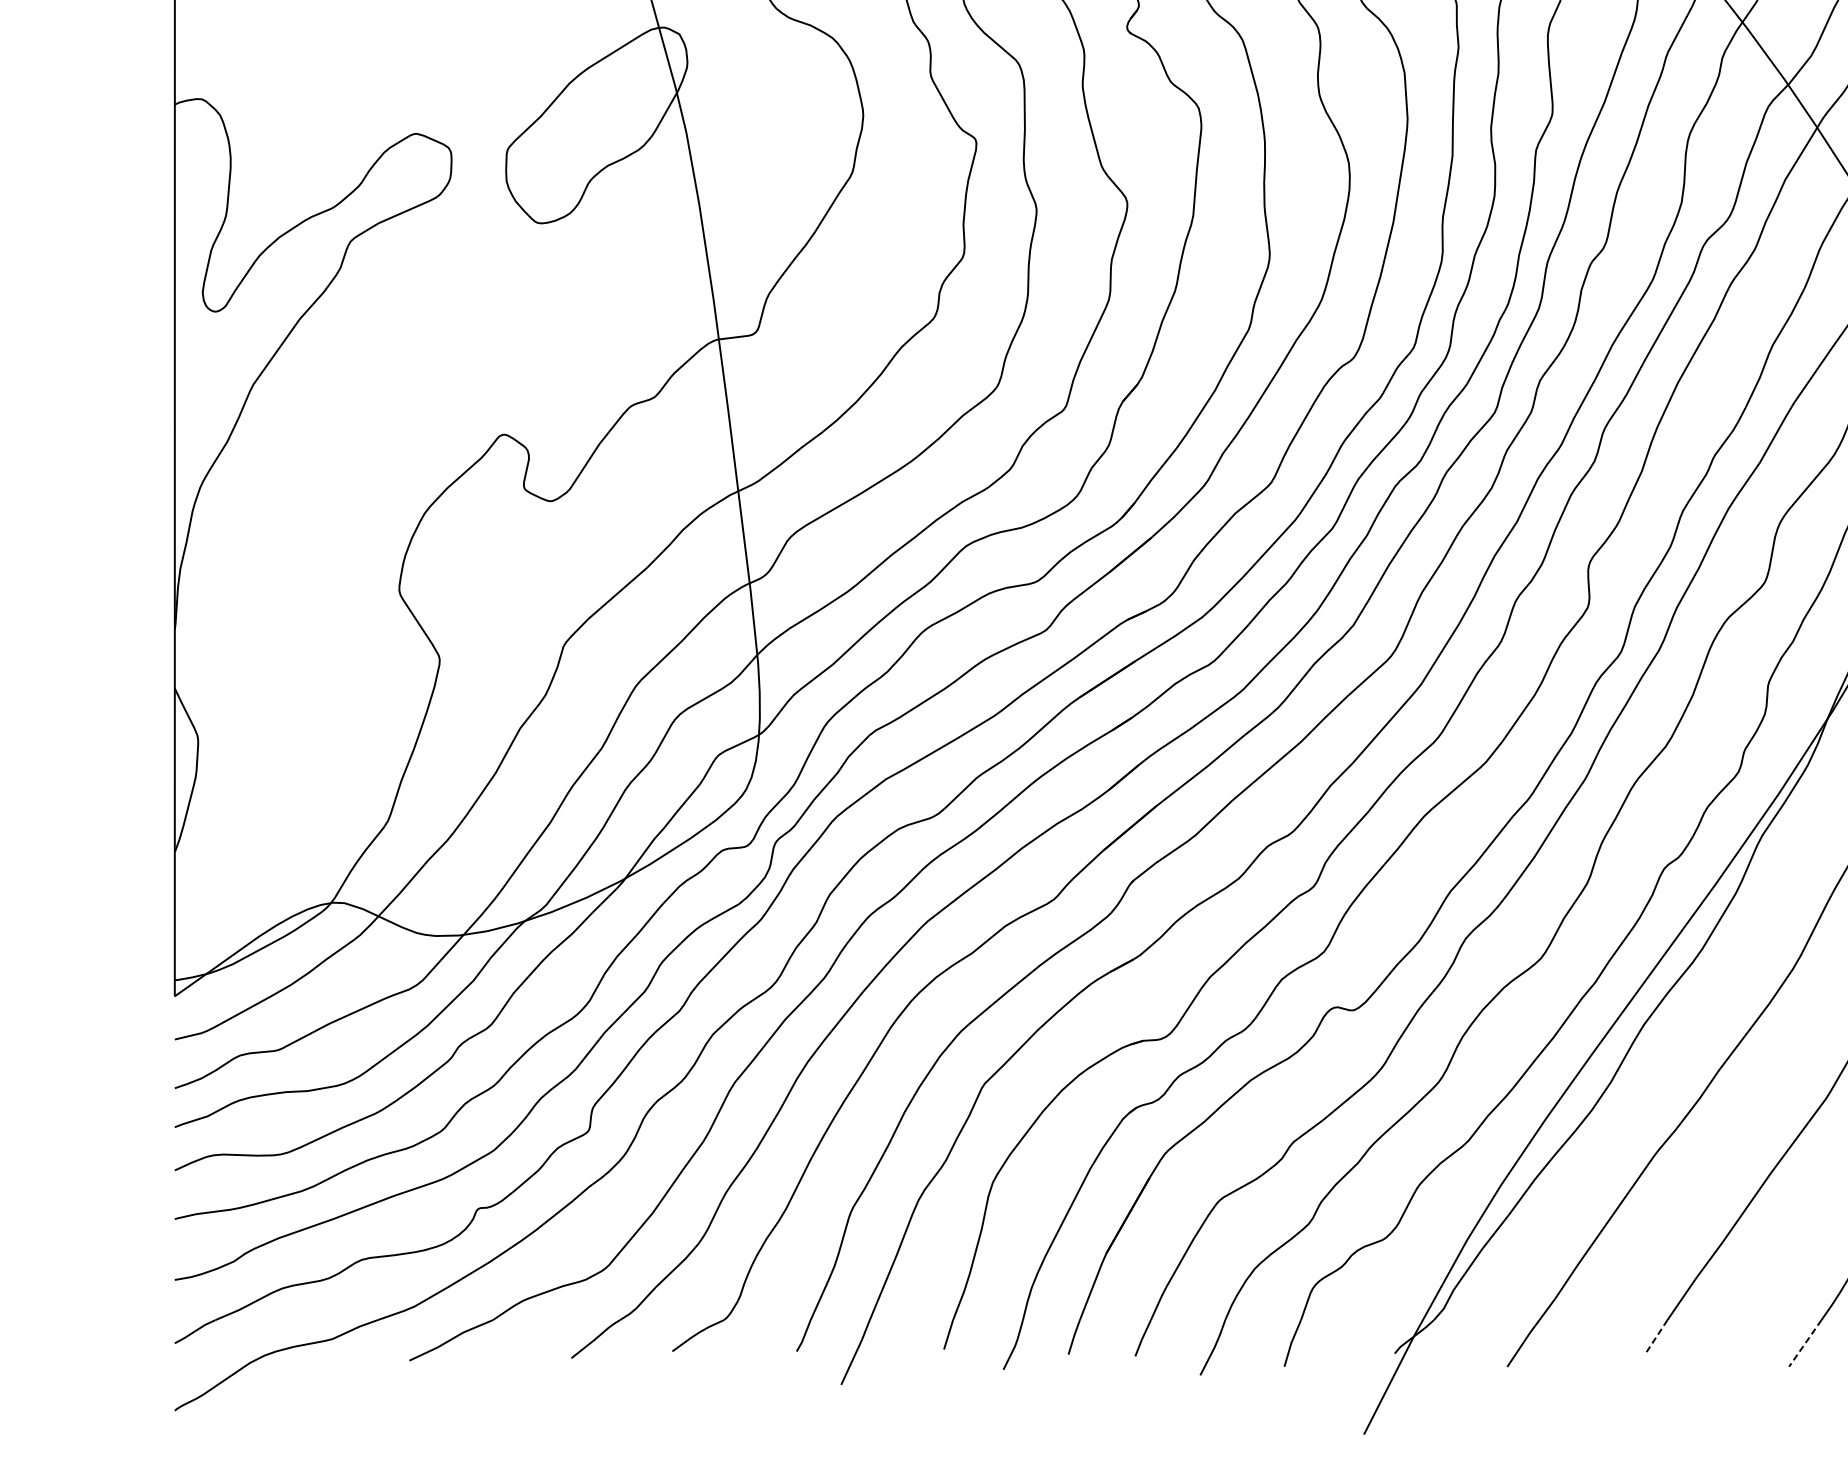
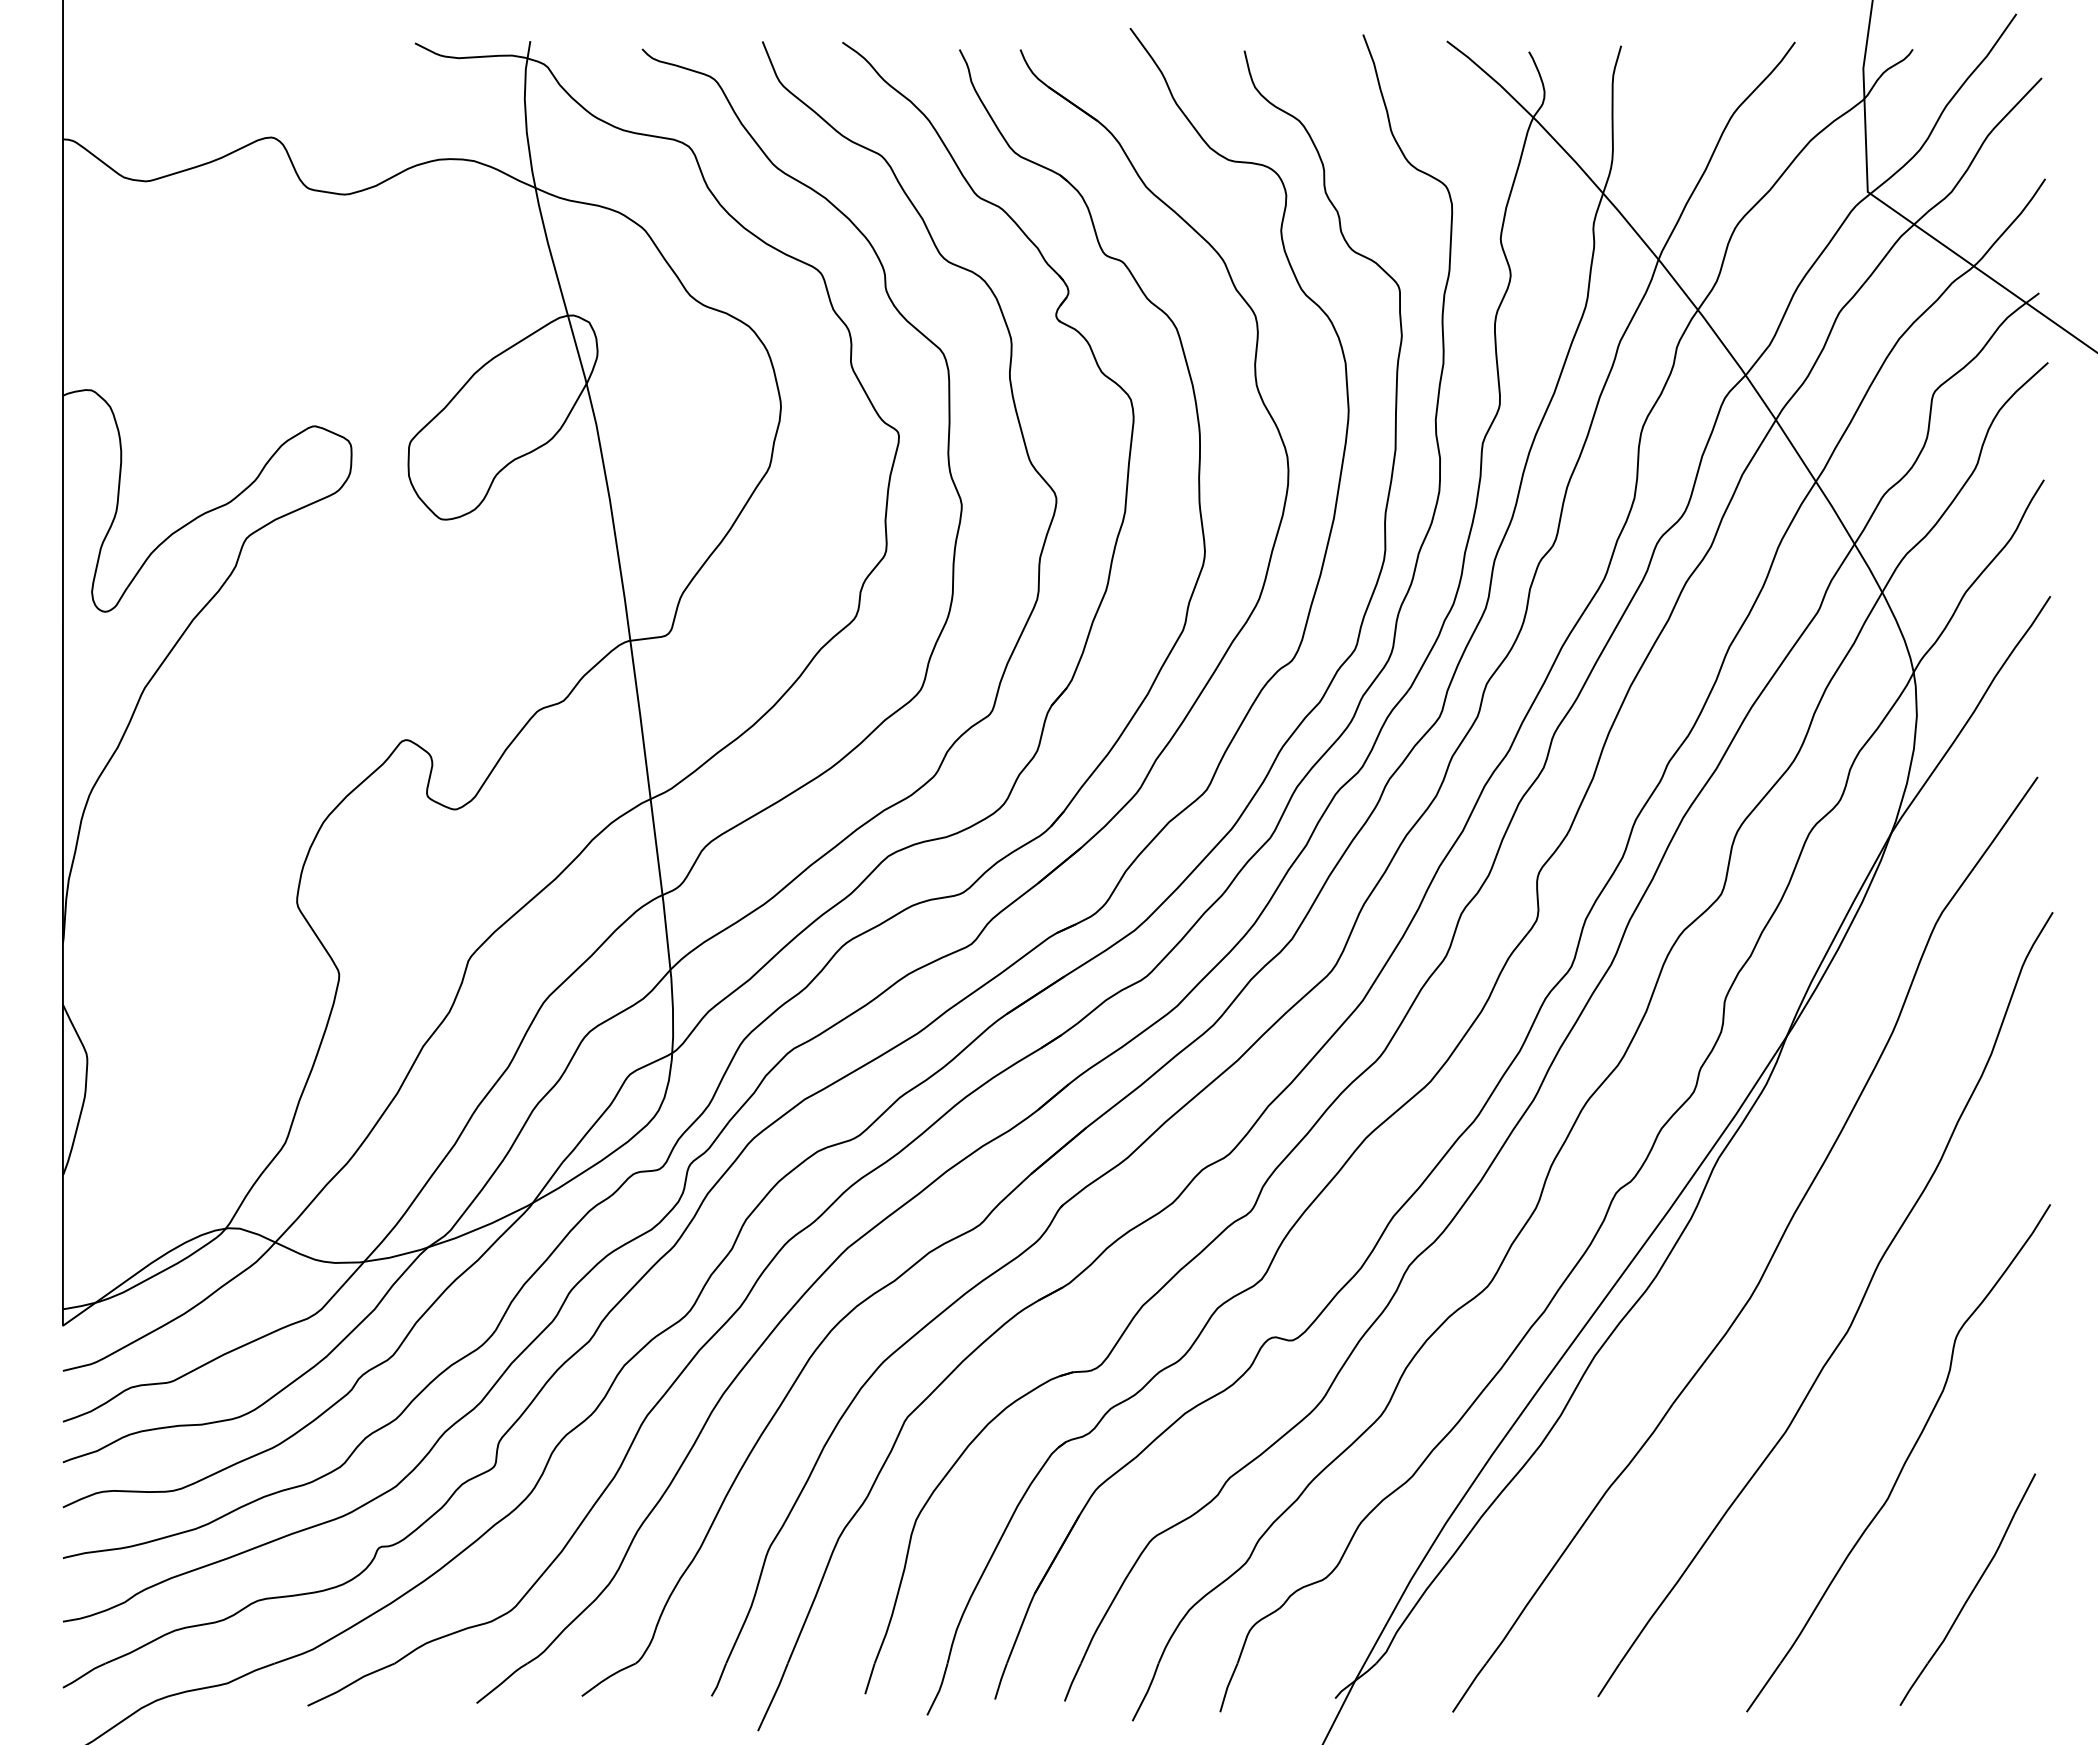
line: (1656, 1336) -> (1608, 1680), dashed -> solid
line: (1805, 1343) -> (1763, 1687), dashed -> solid

